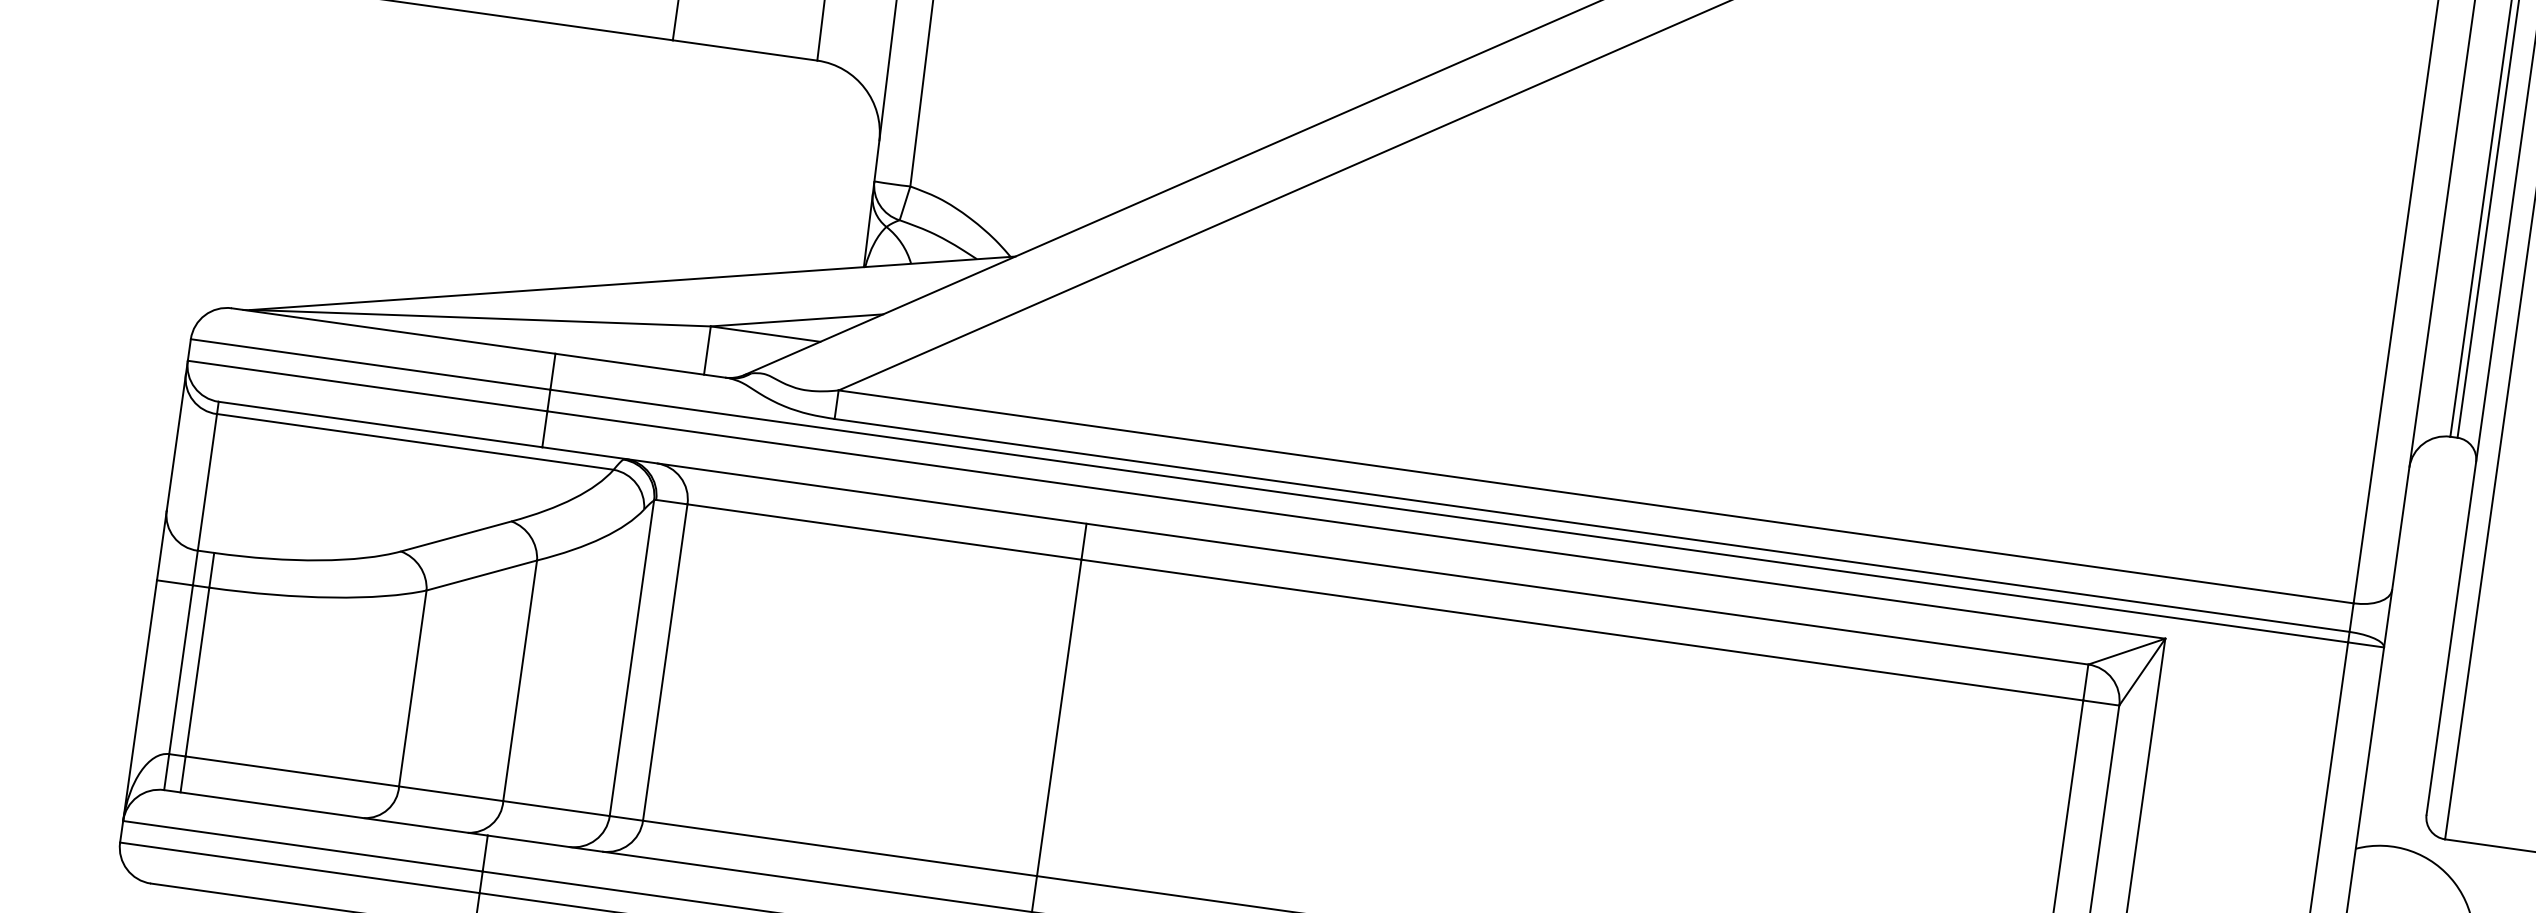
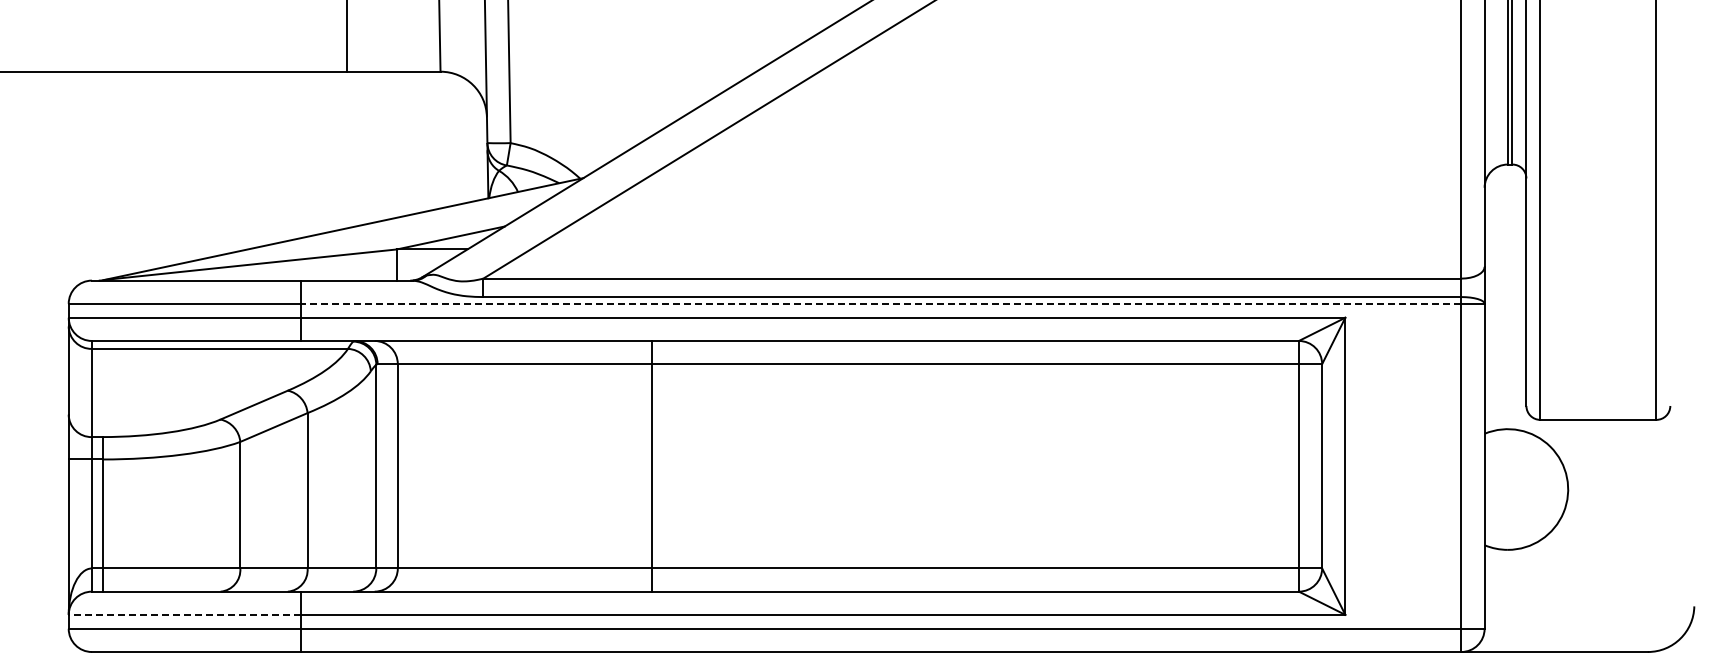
line: (1448, 515) -> (880, 303), solid -> dashed
line: (302, 845) -> (184, 614), solid -> dashed

